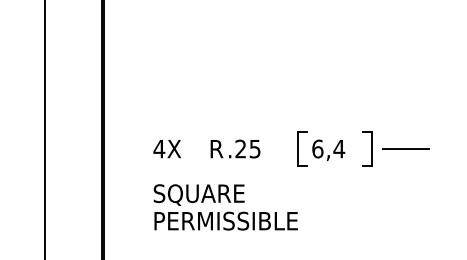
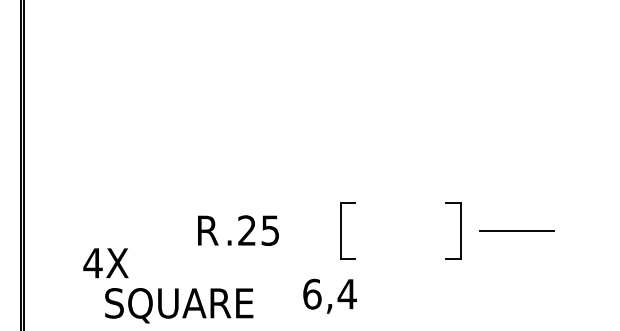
text: (166, 149) -> (104, 263), moved
text: (328, 149) -> (329, 294), moved

